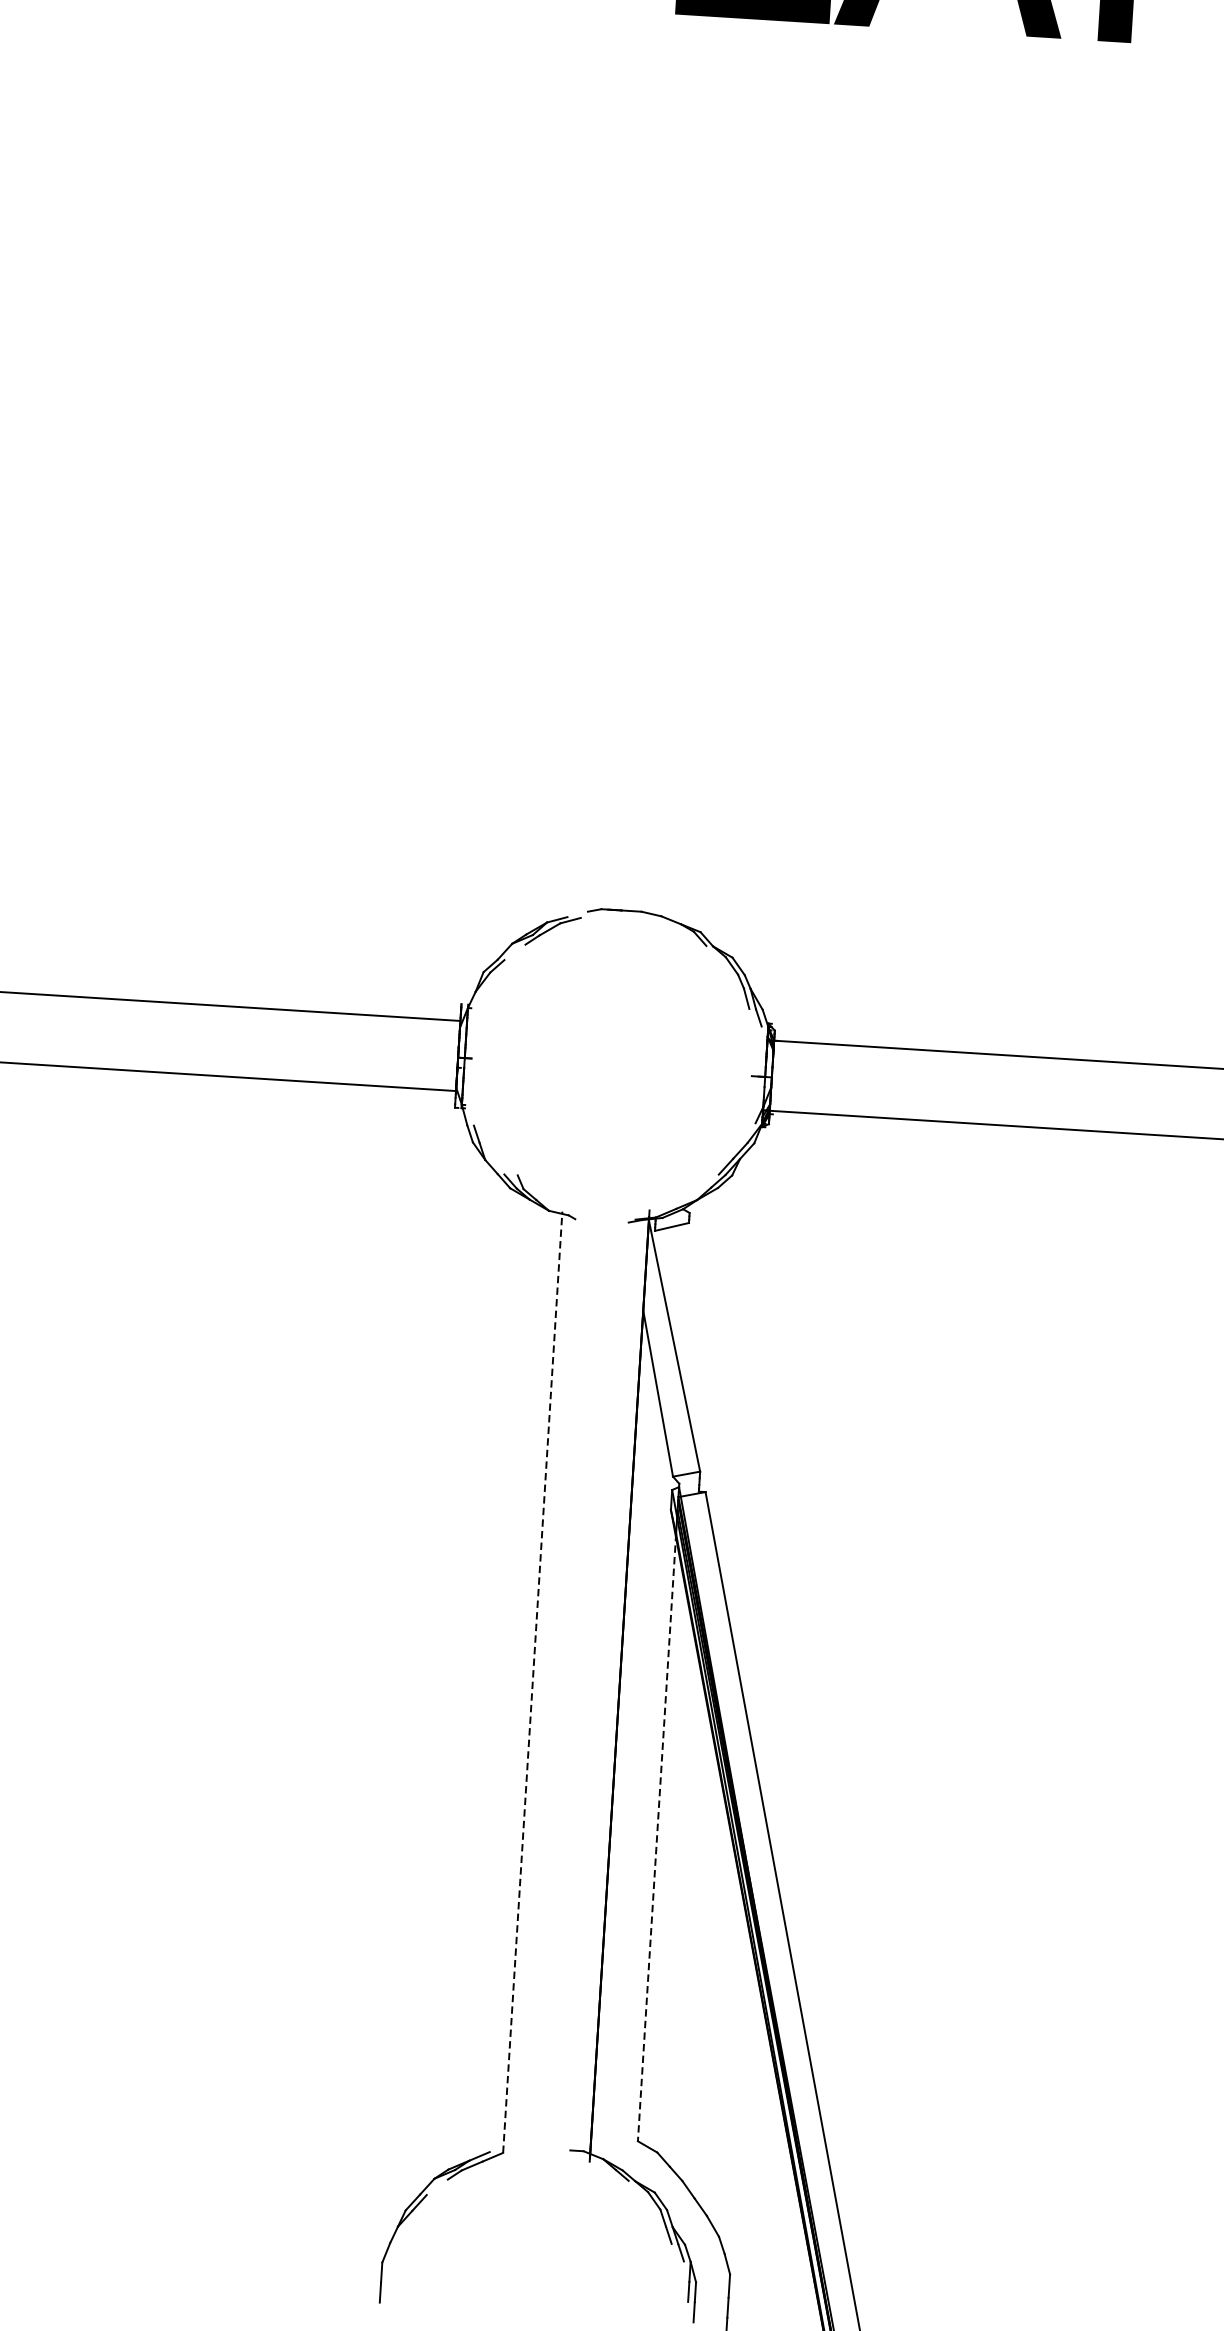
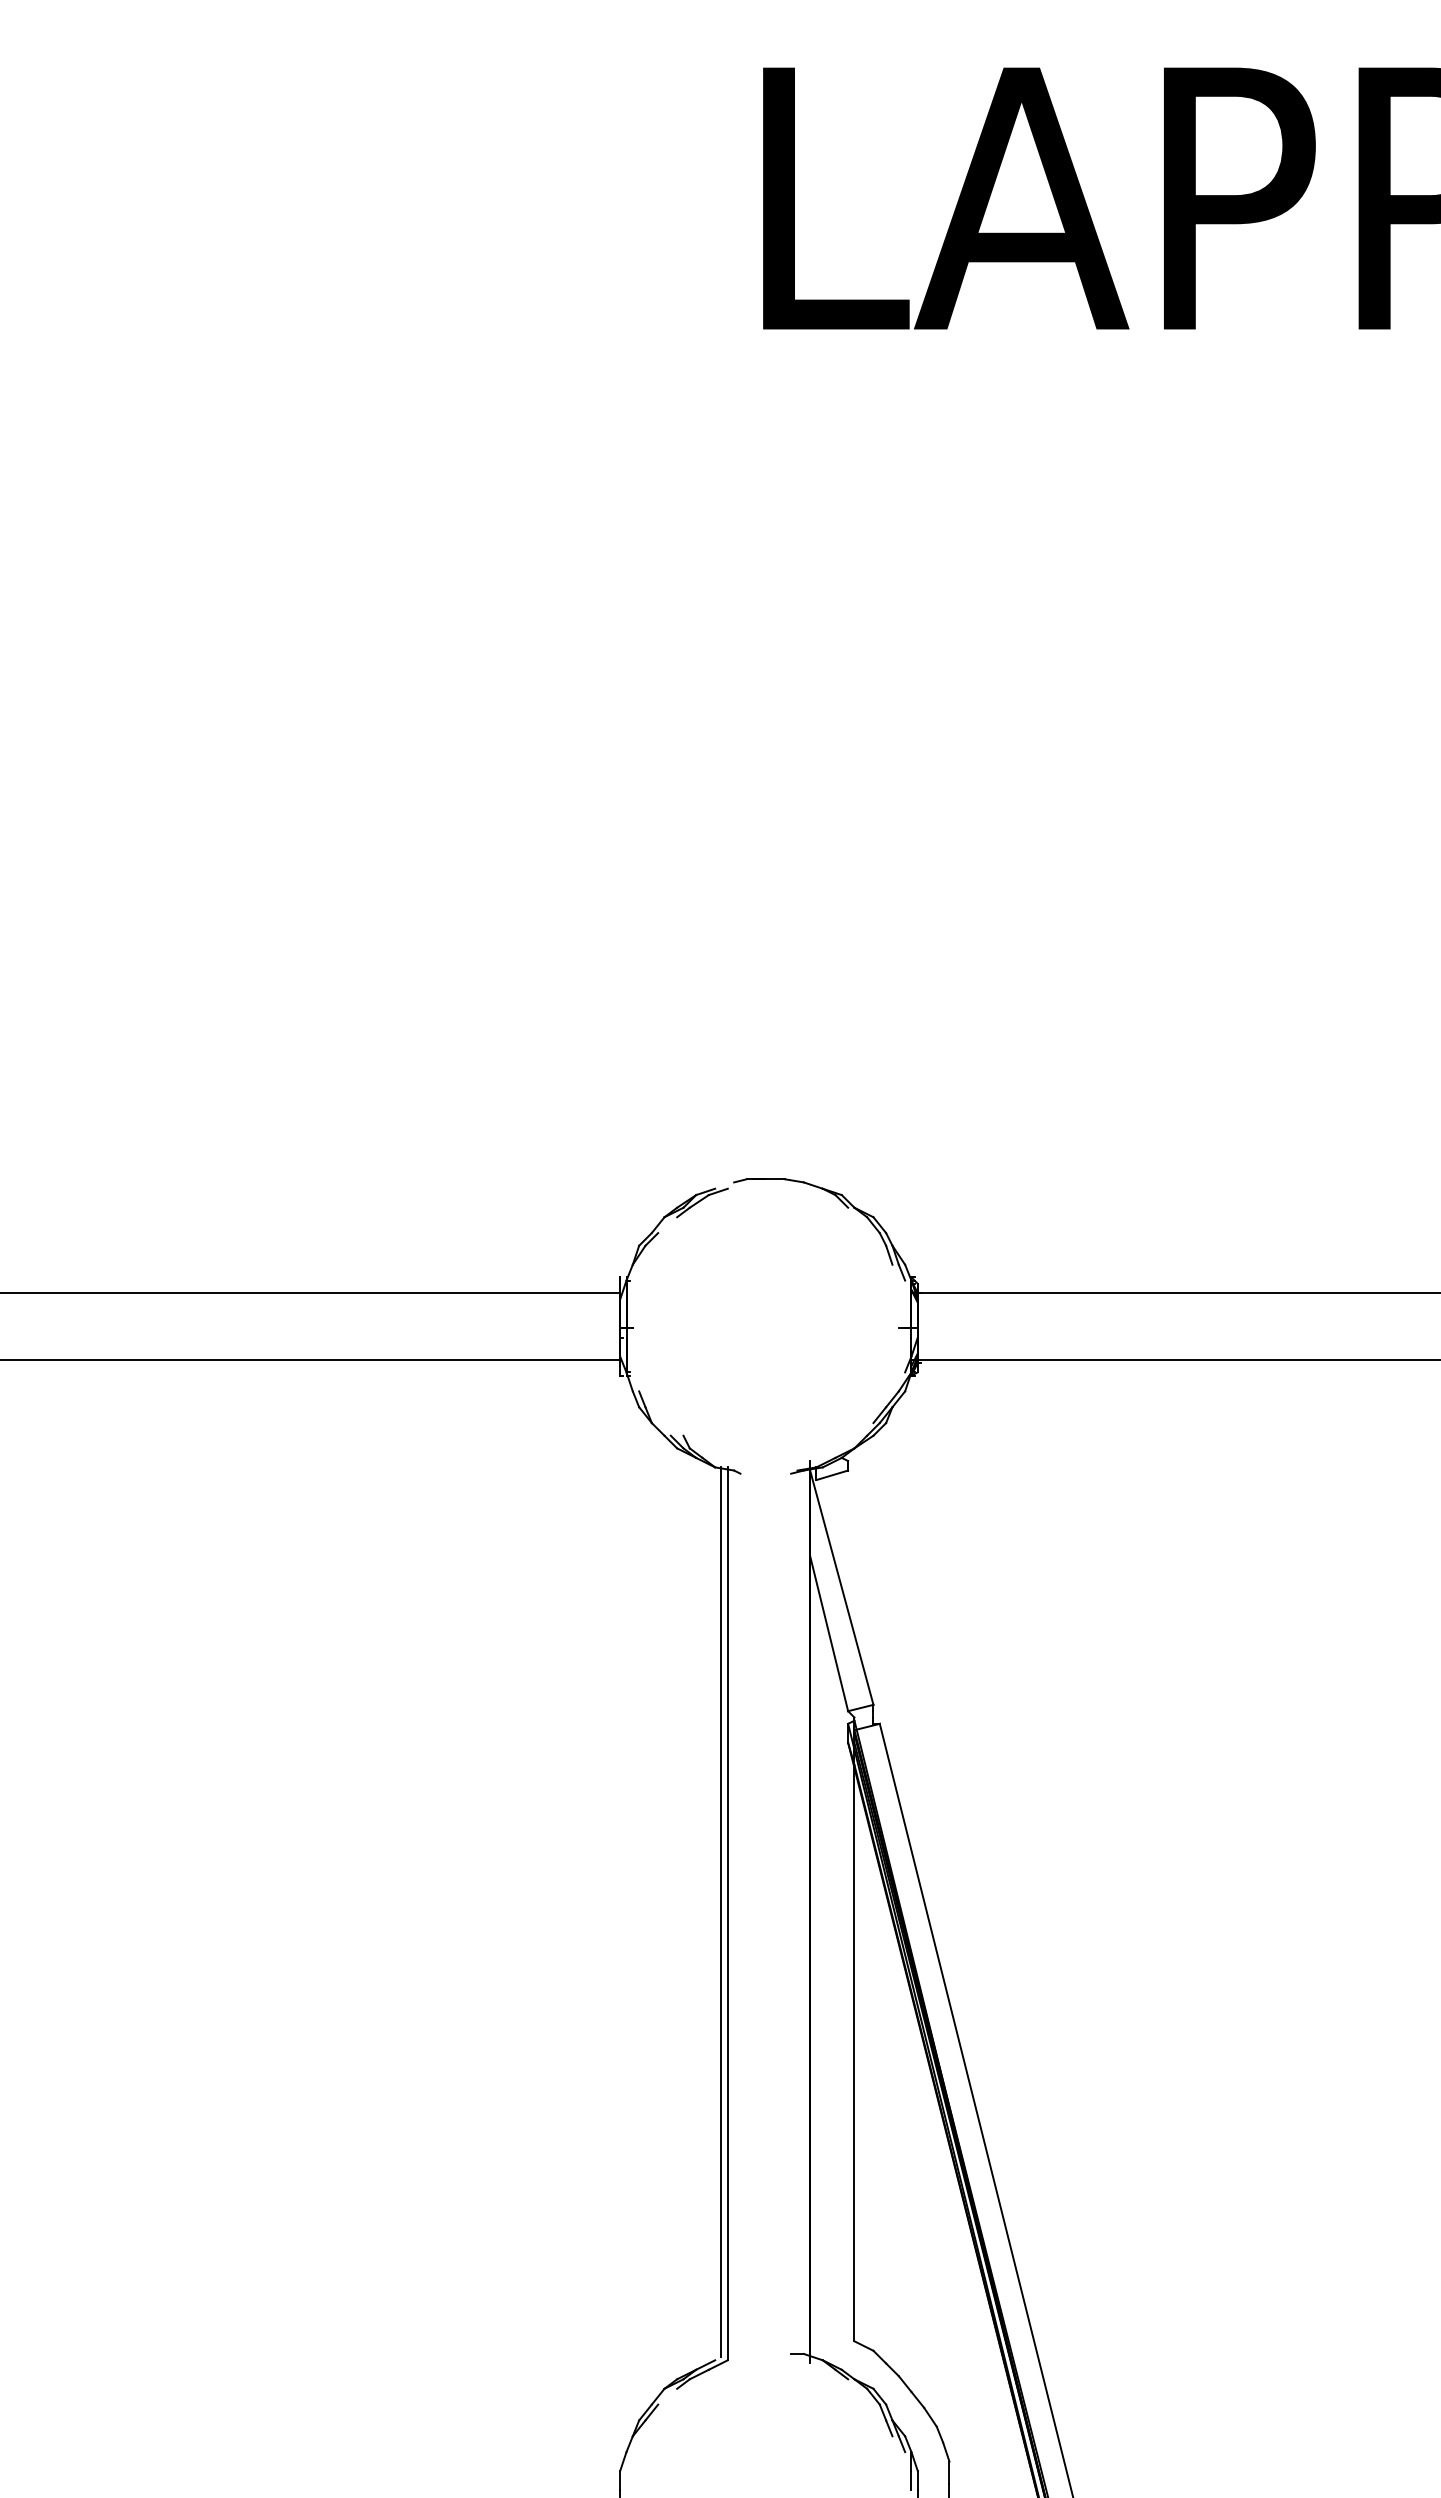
line: (526, 1680) -> (721, 1912), added
line: (532, 1681) -> (727, 1913), dashed -> solid
line: (657, 1837) -> (854, 2053), dashed -> solid

